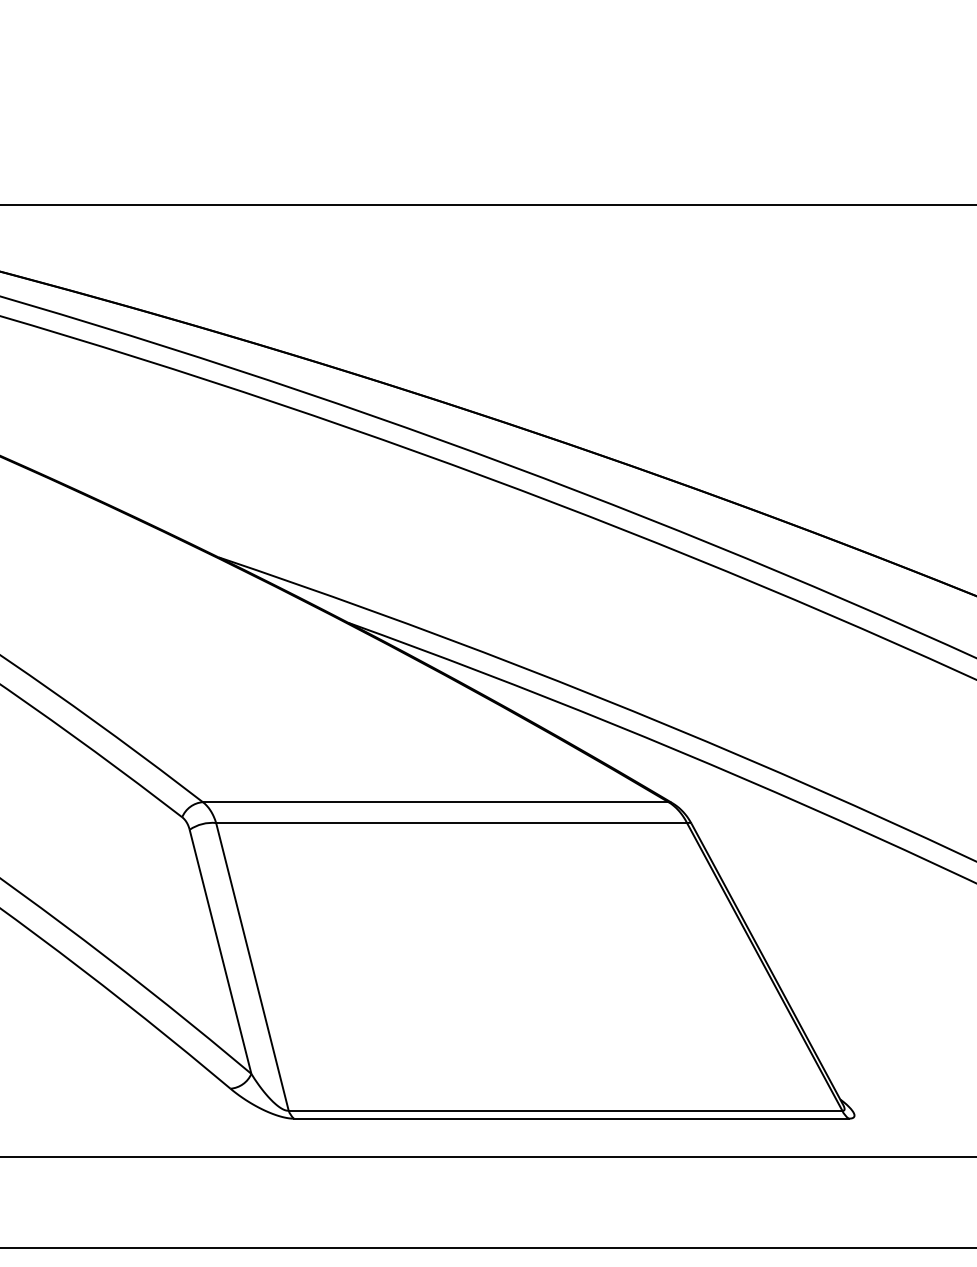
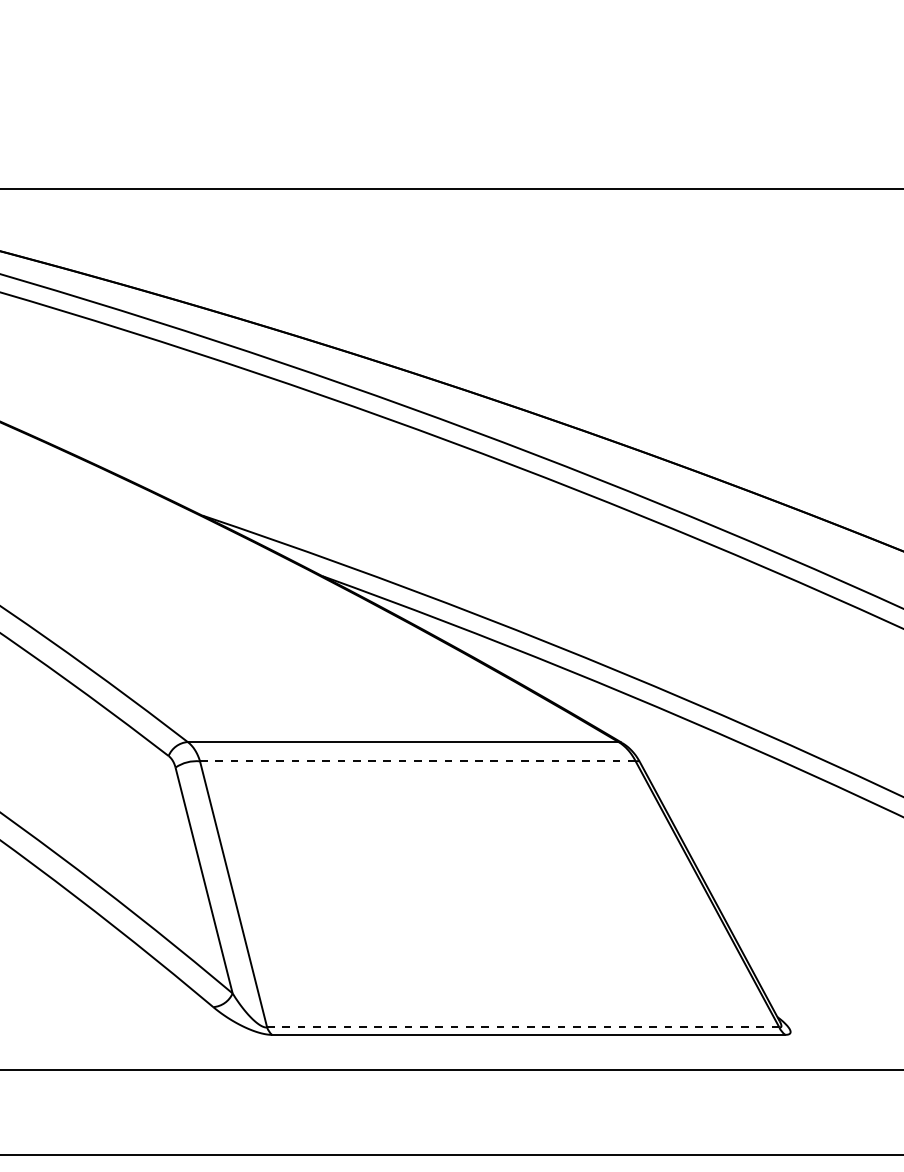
line: (451, 823) -> (417, 761), solid -> dashed
line: (565, 1110) -> (523, 1027), solid -> dashed

